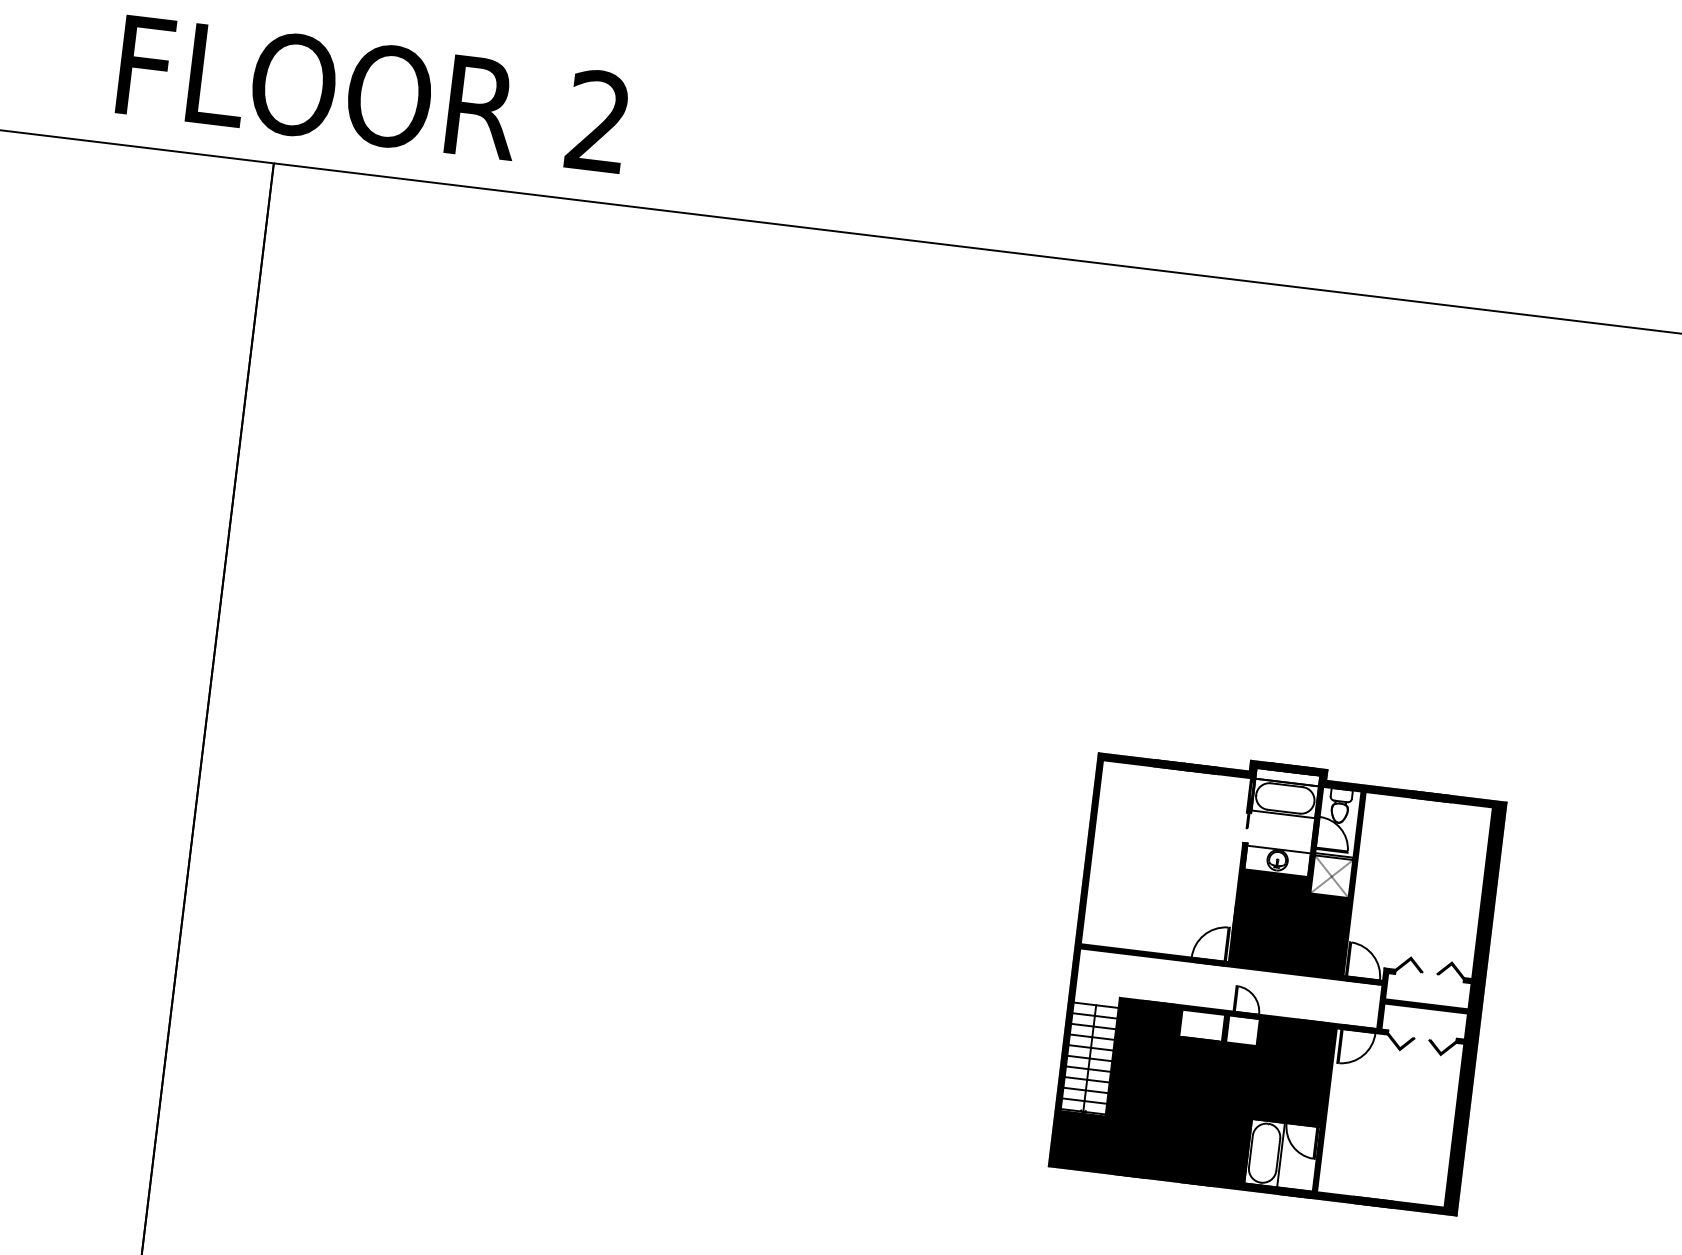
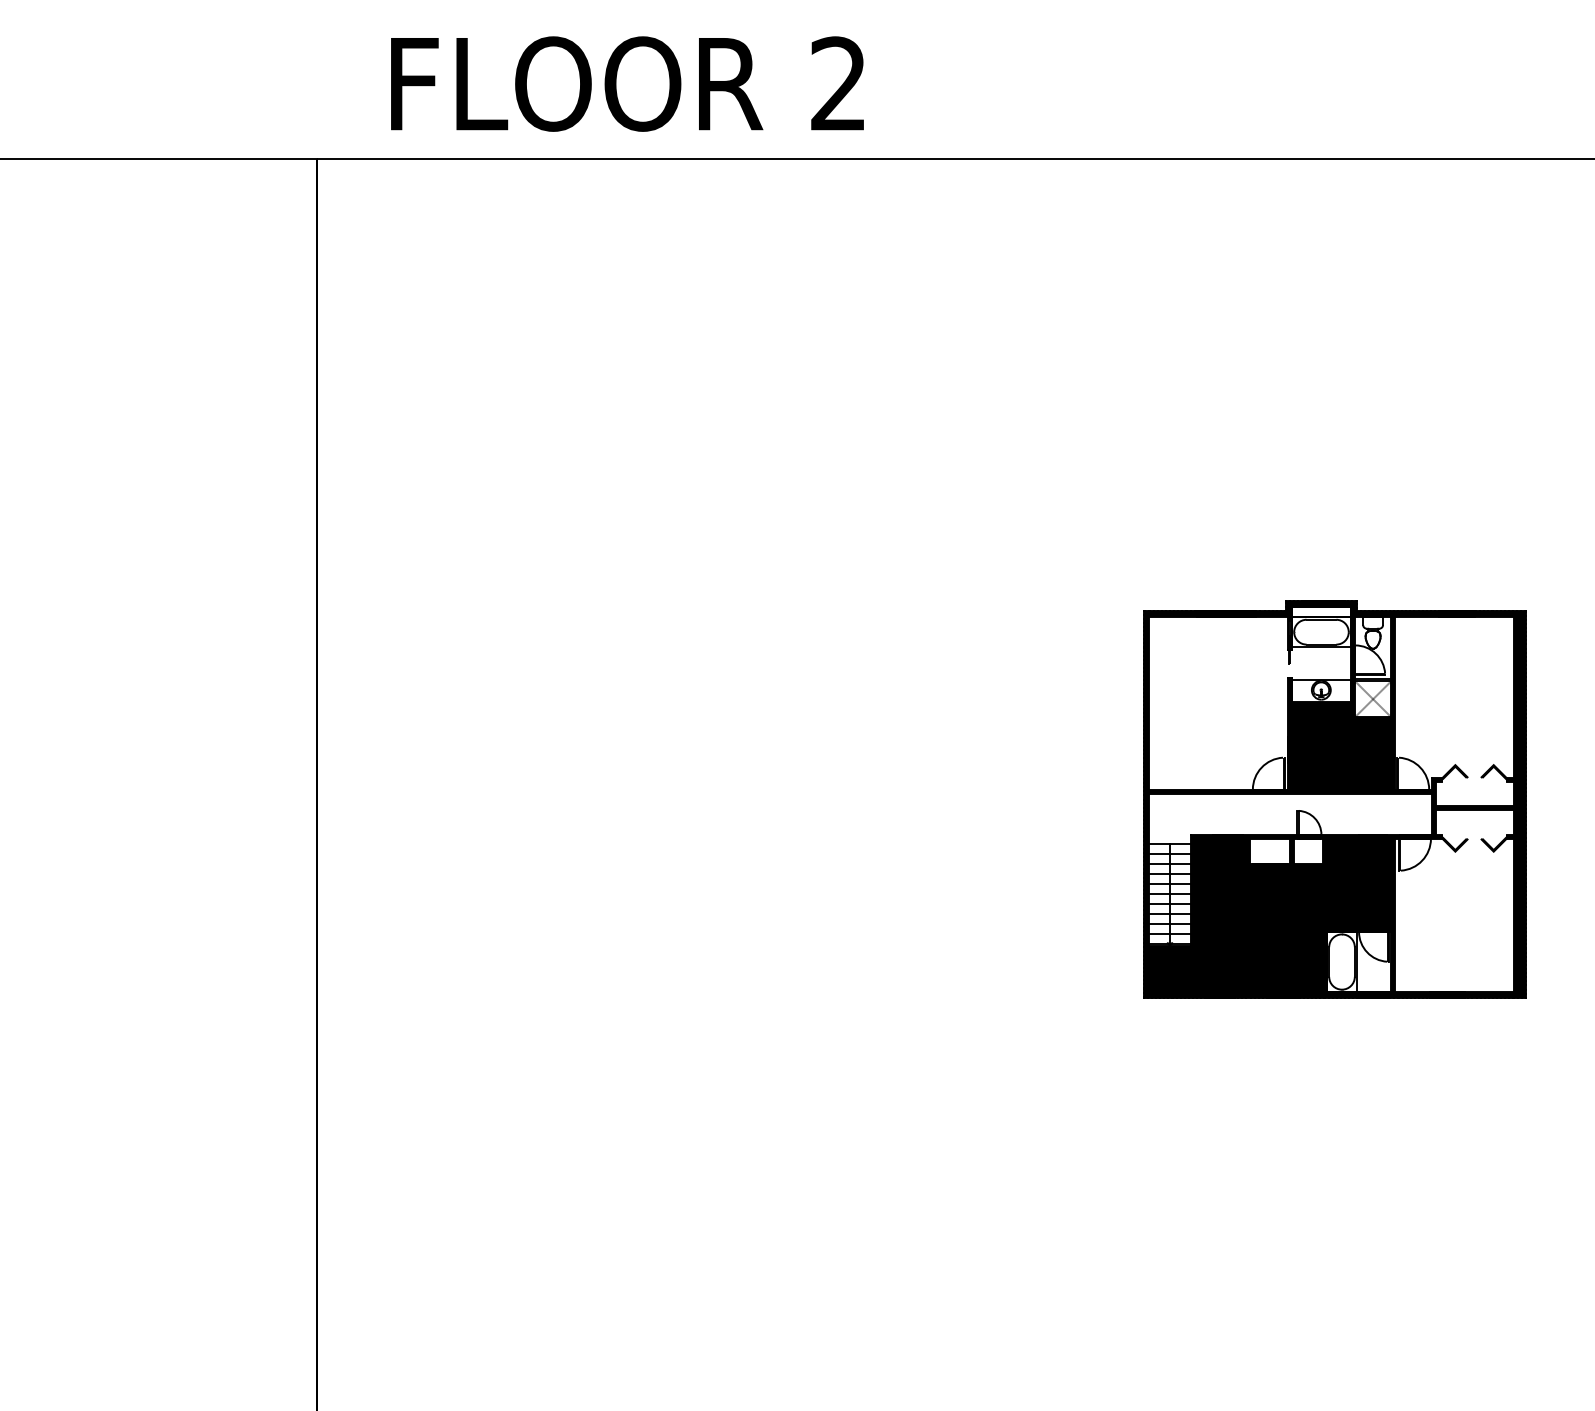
text: (373, 93) -> (627, 83), moved

